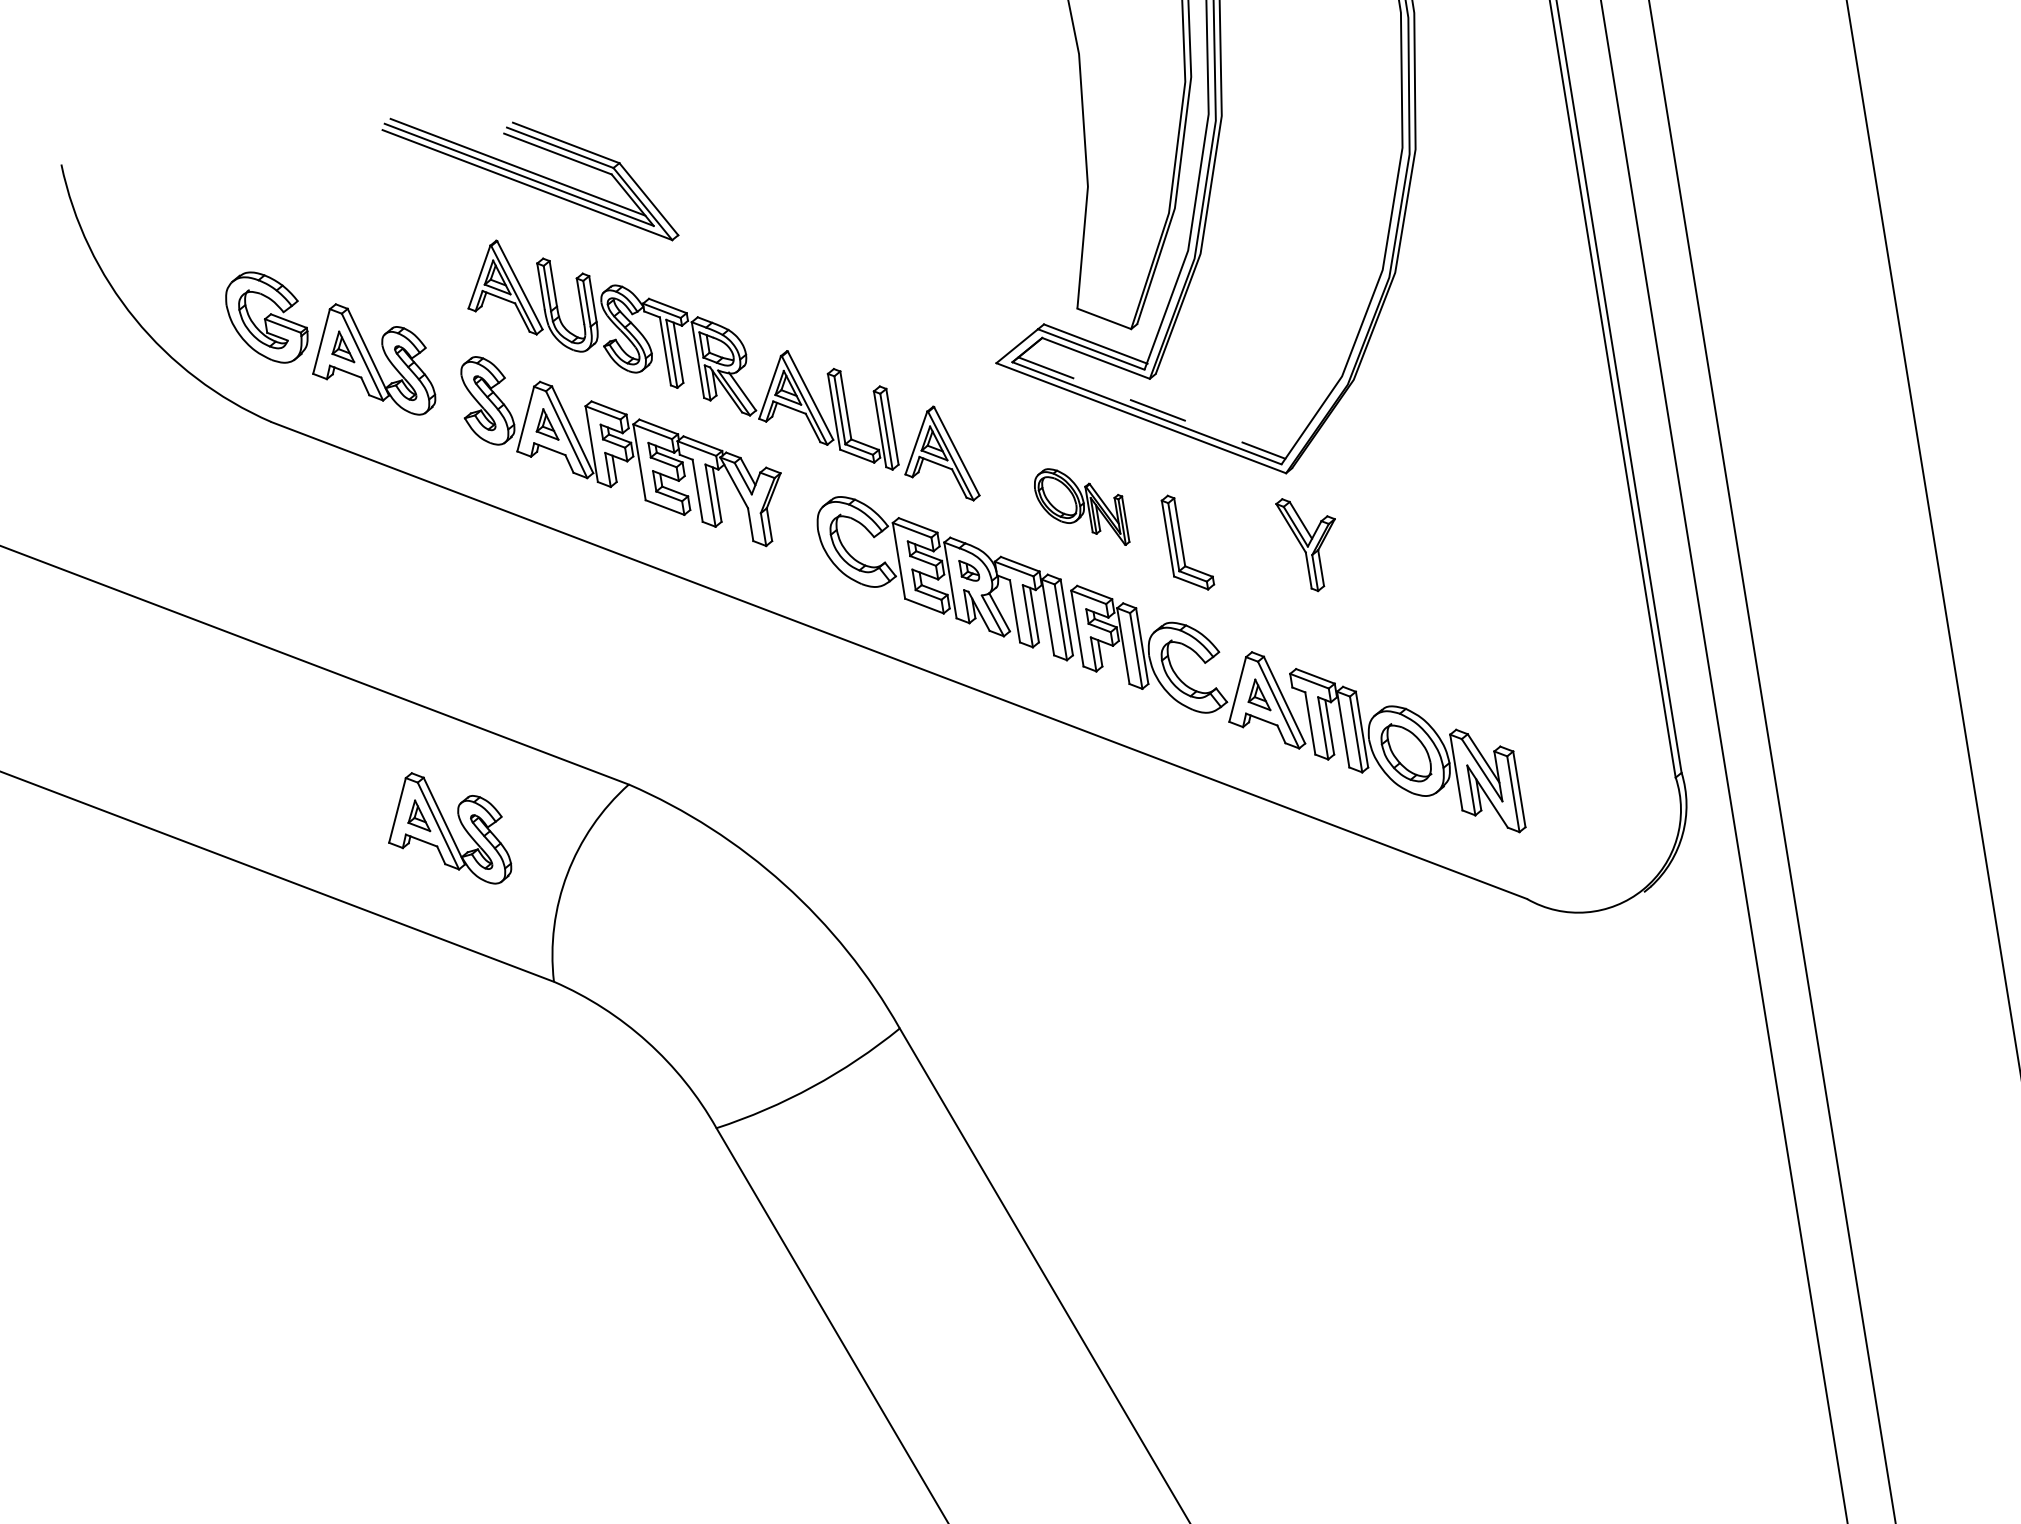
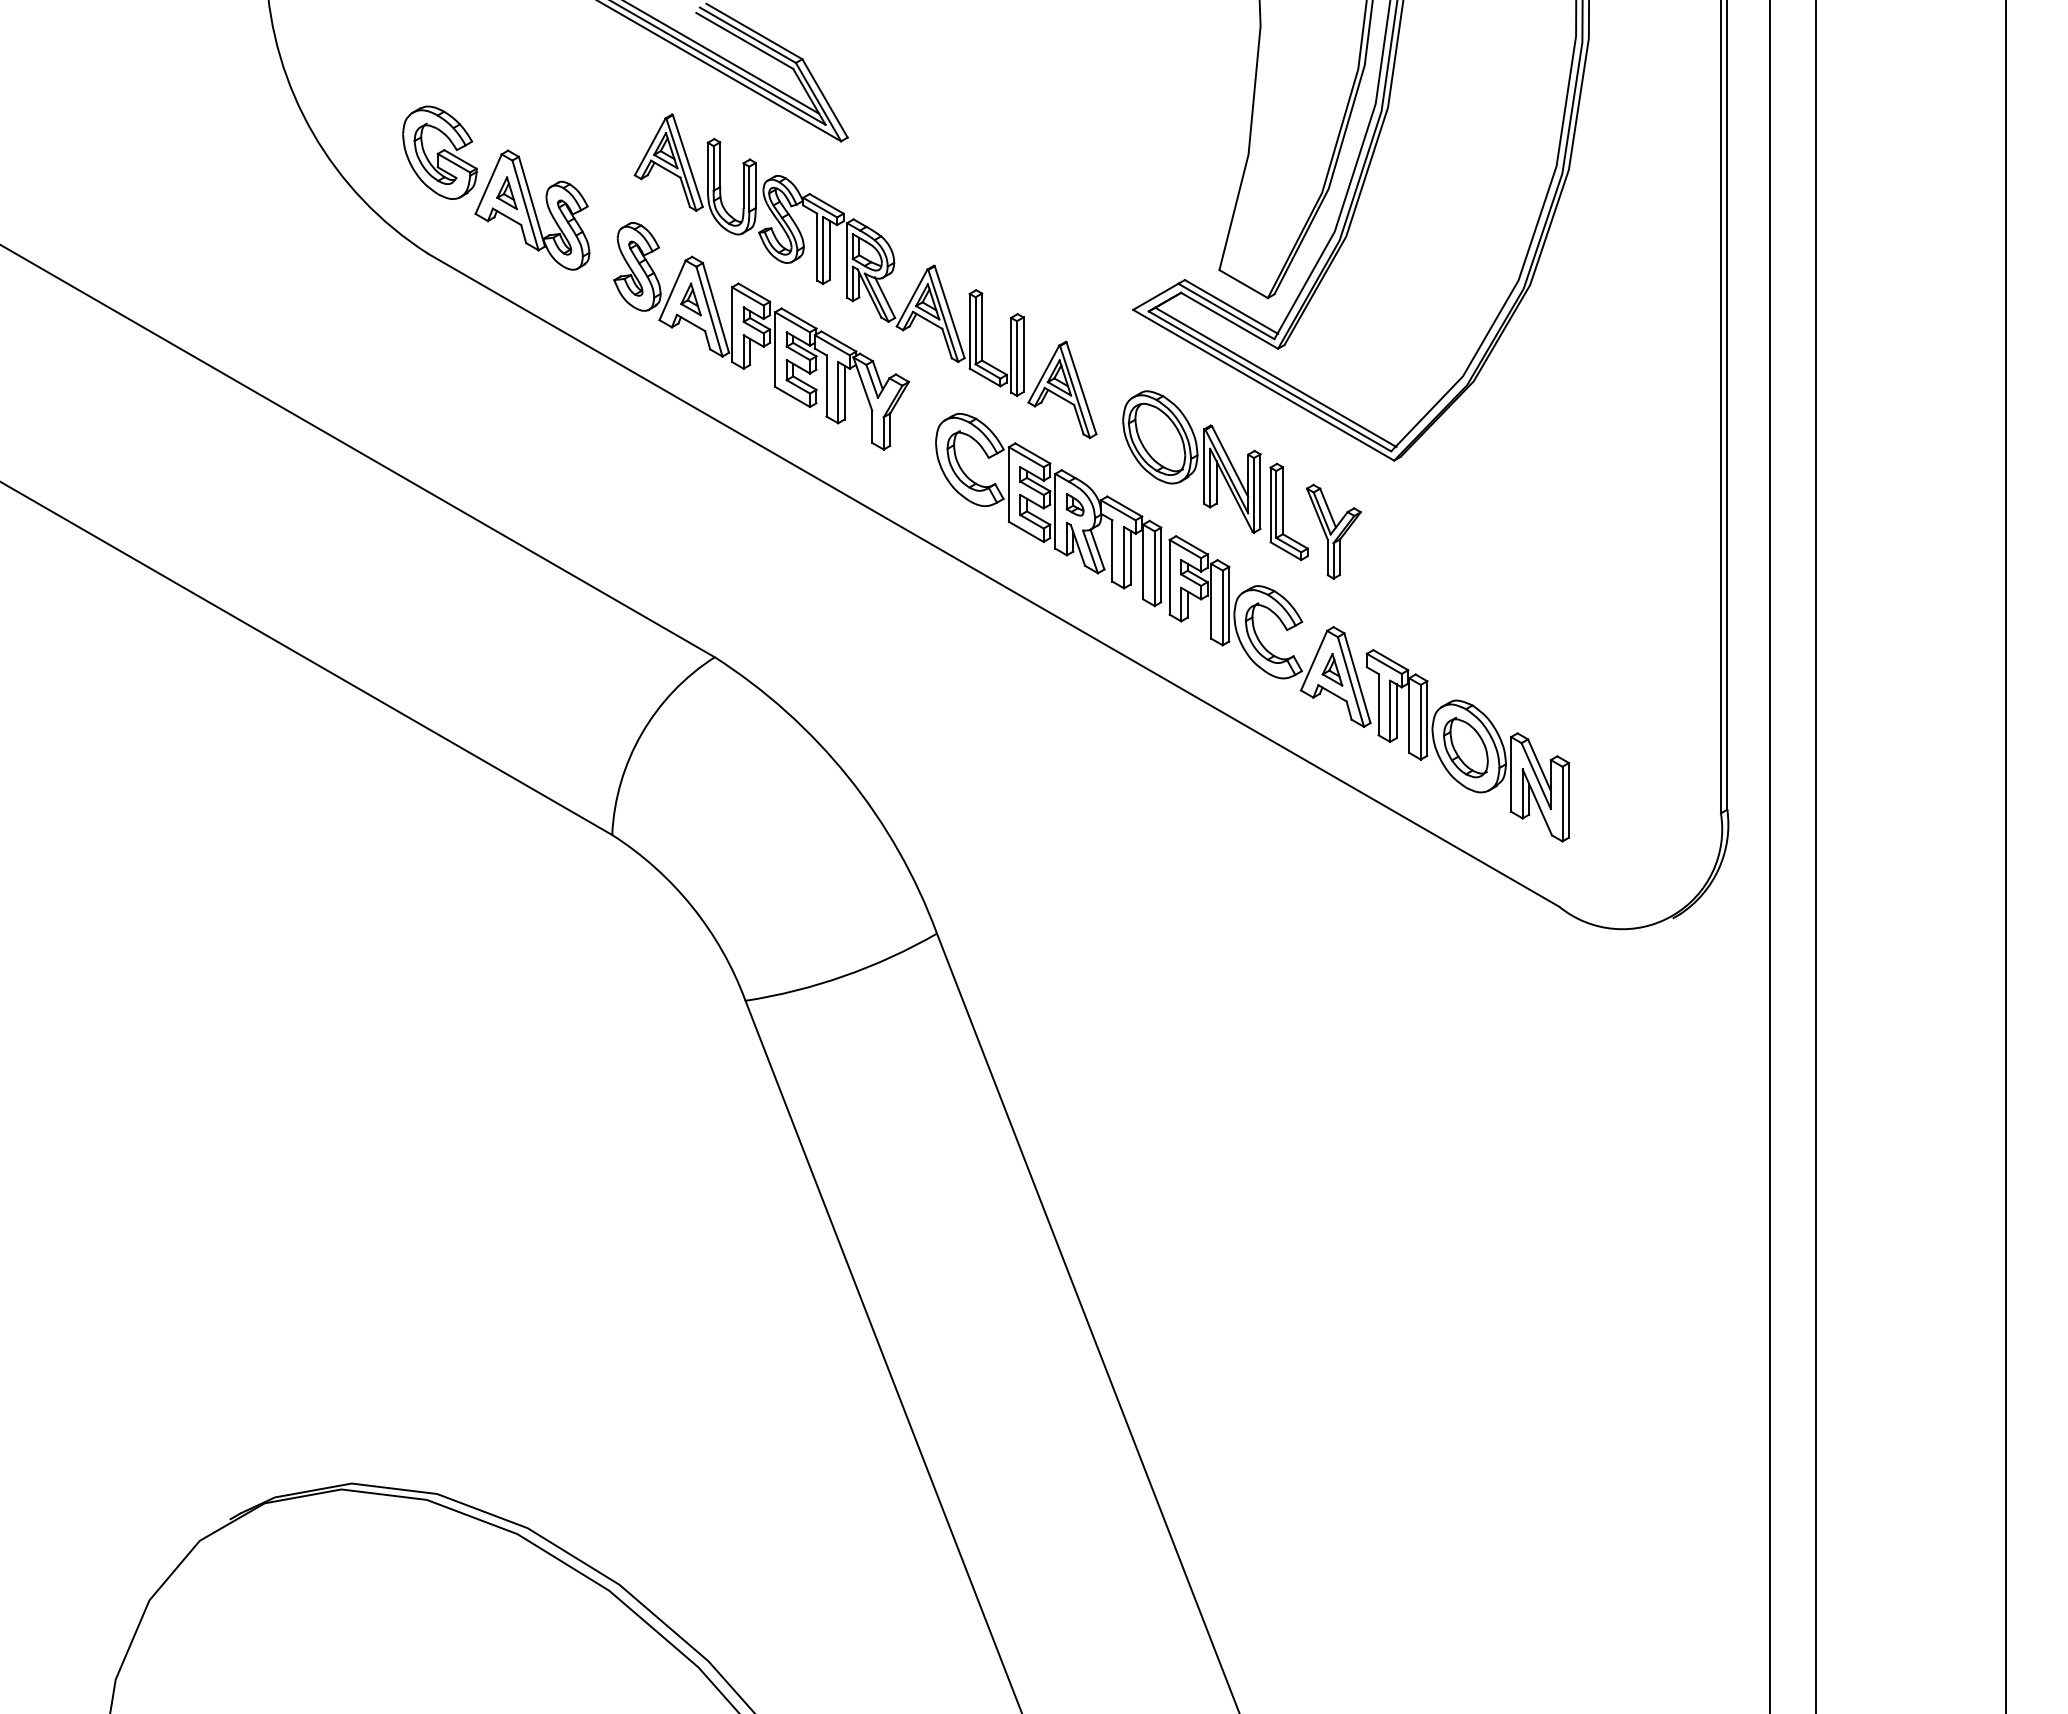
line: (1152, 408) -> (1276, 377), dashed -> solid
part: (1080, 507) -> (1191, 461), size x1.67
part: (1310, 543) -> (1333, 531), moved
part: (446, 828) -> (532, 671), removed

